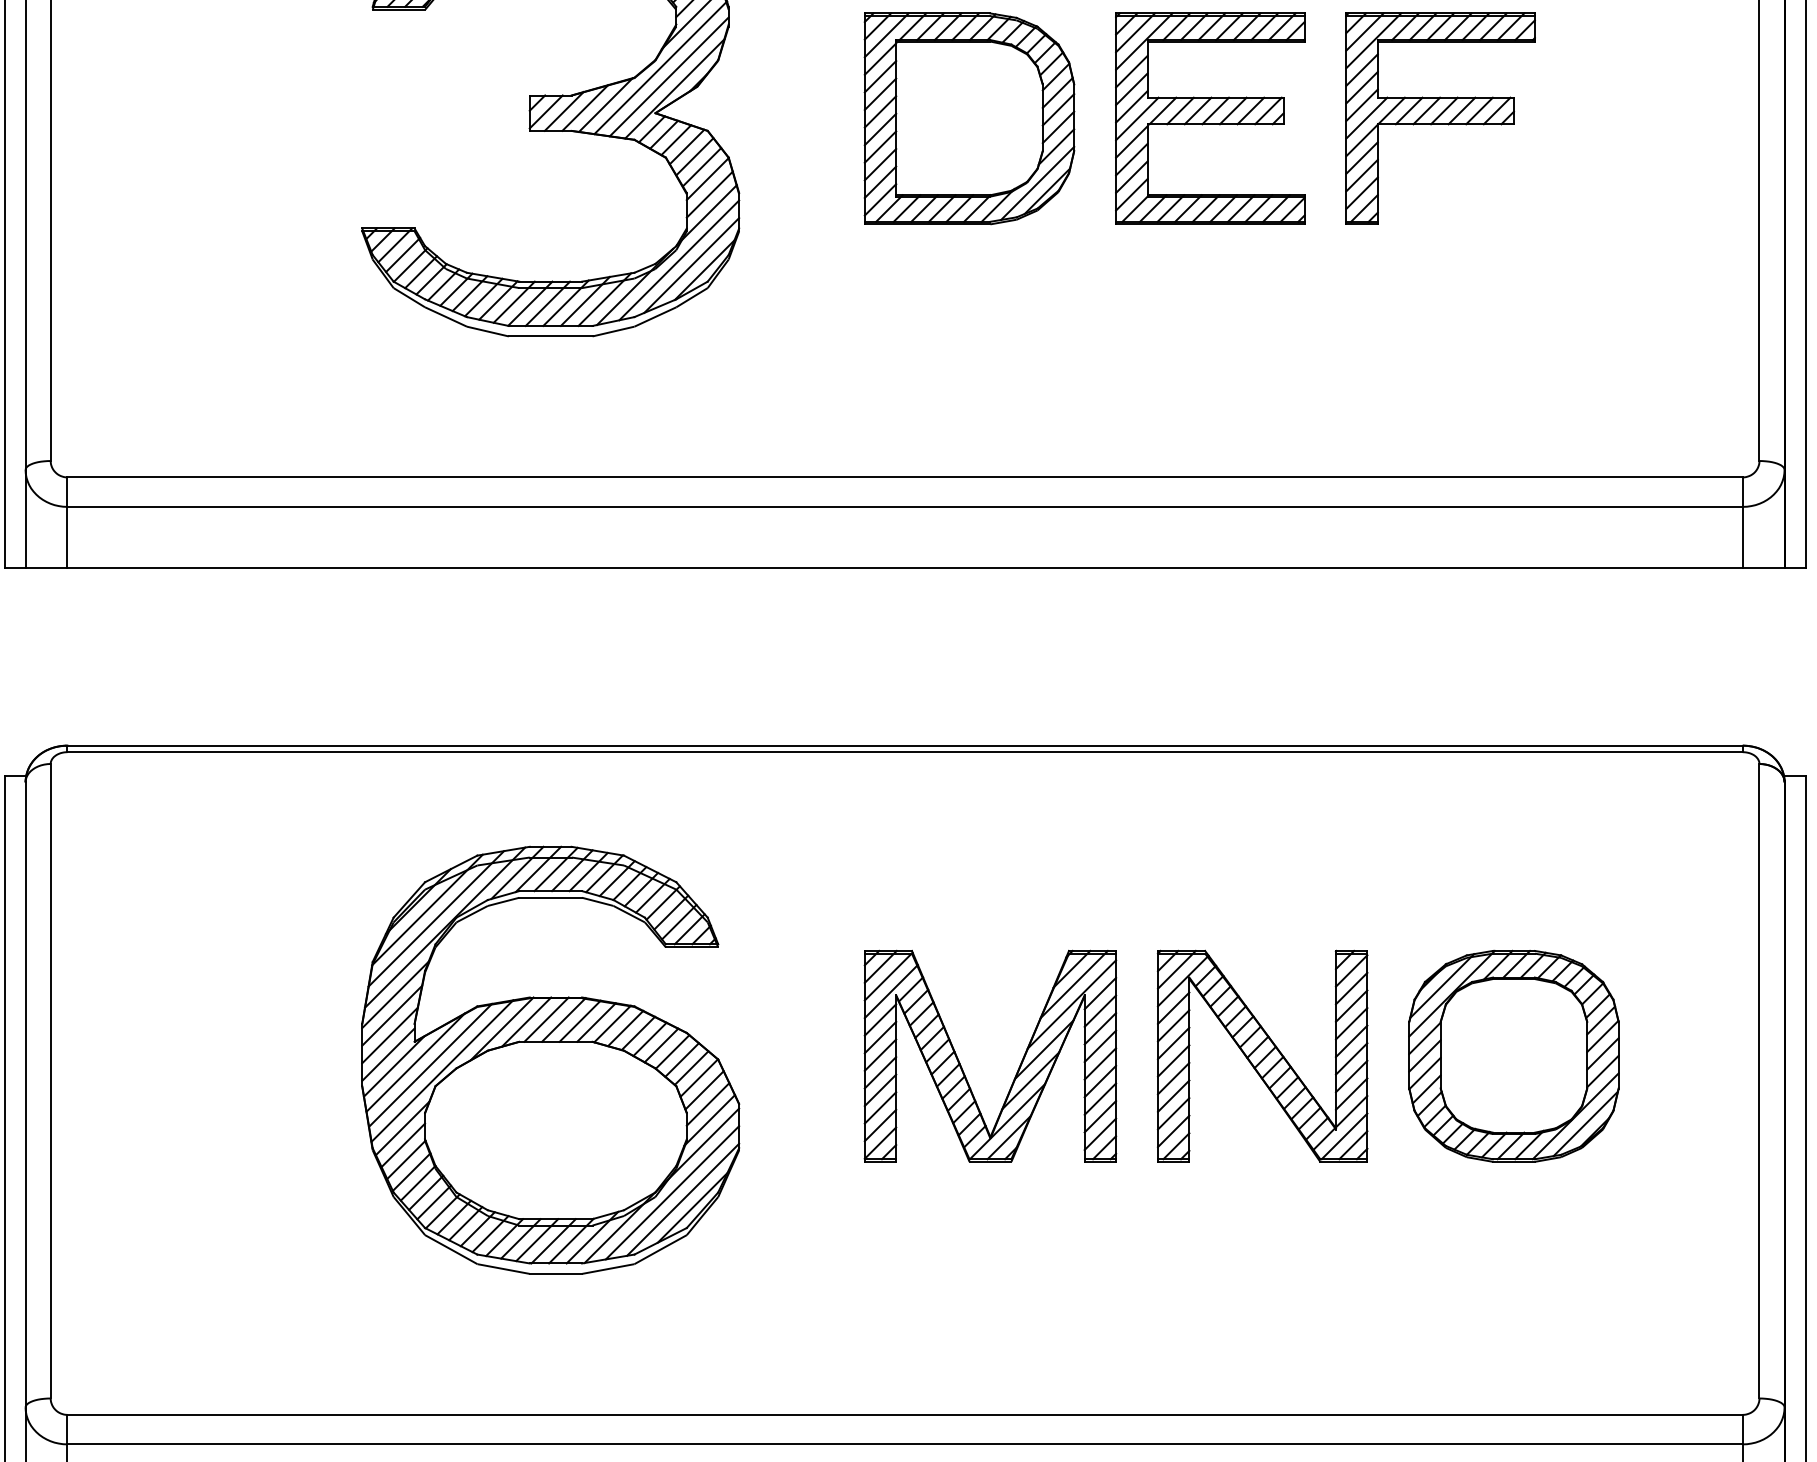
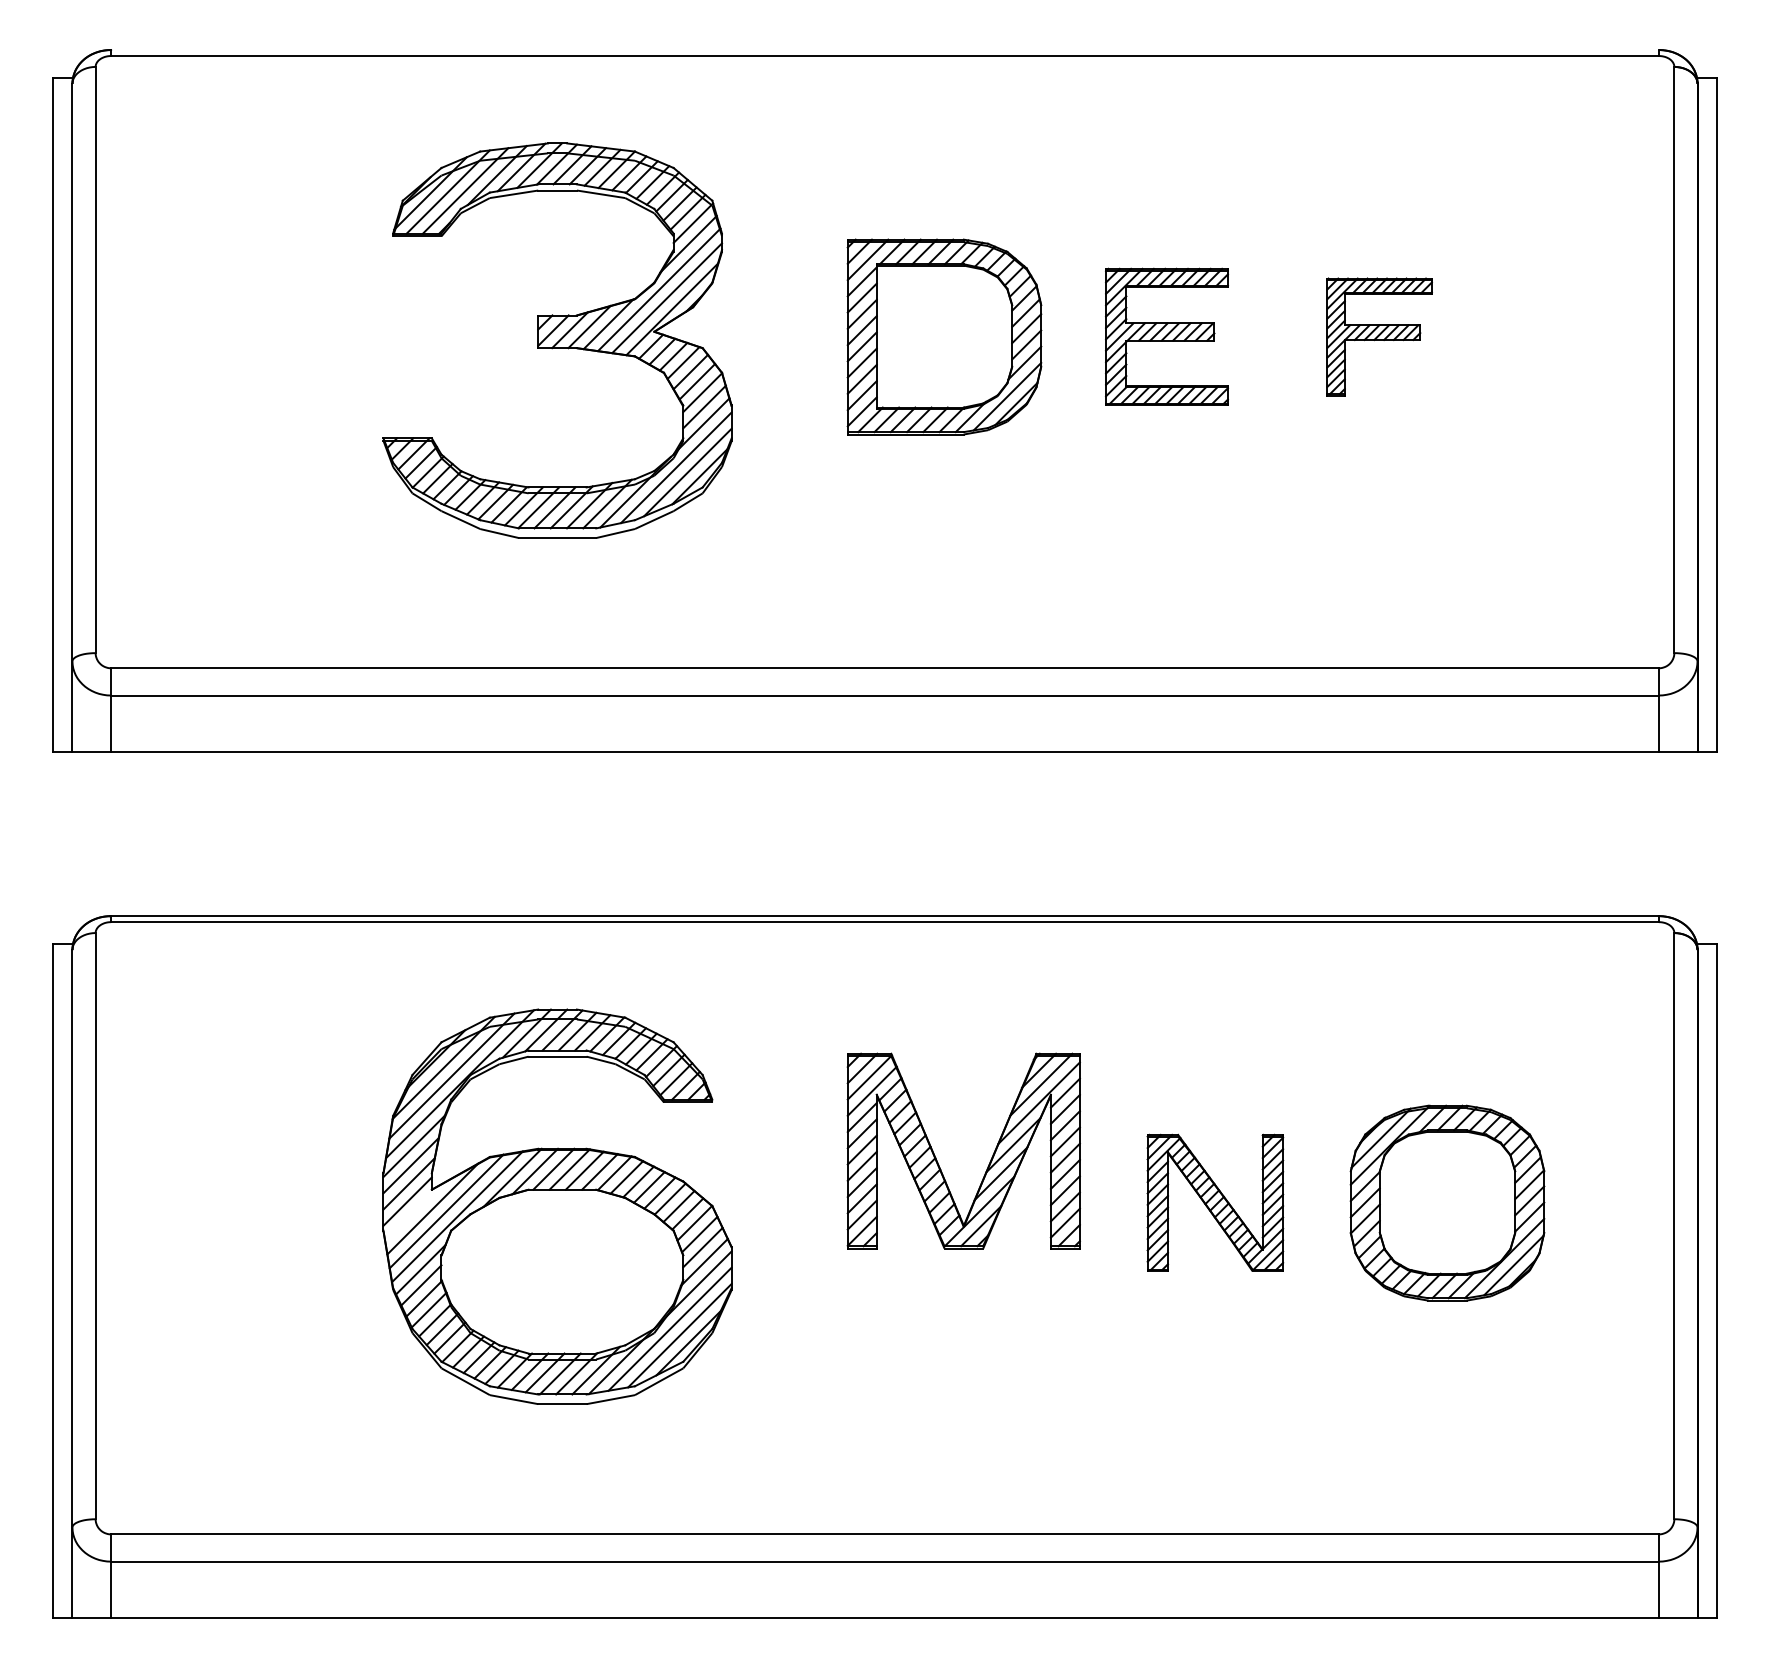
part: (1209, 118) -> (1166, 336), size x0.7
part: (1440, 118) -> (1379, 336), size x0.6
part: (1262, 1055) -> (1215, 1202), size x0.7
line: (394, 1066) -> (413, 1212), removed
part: (963, 1068) -> (938, 1162), moved

